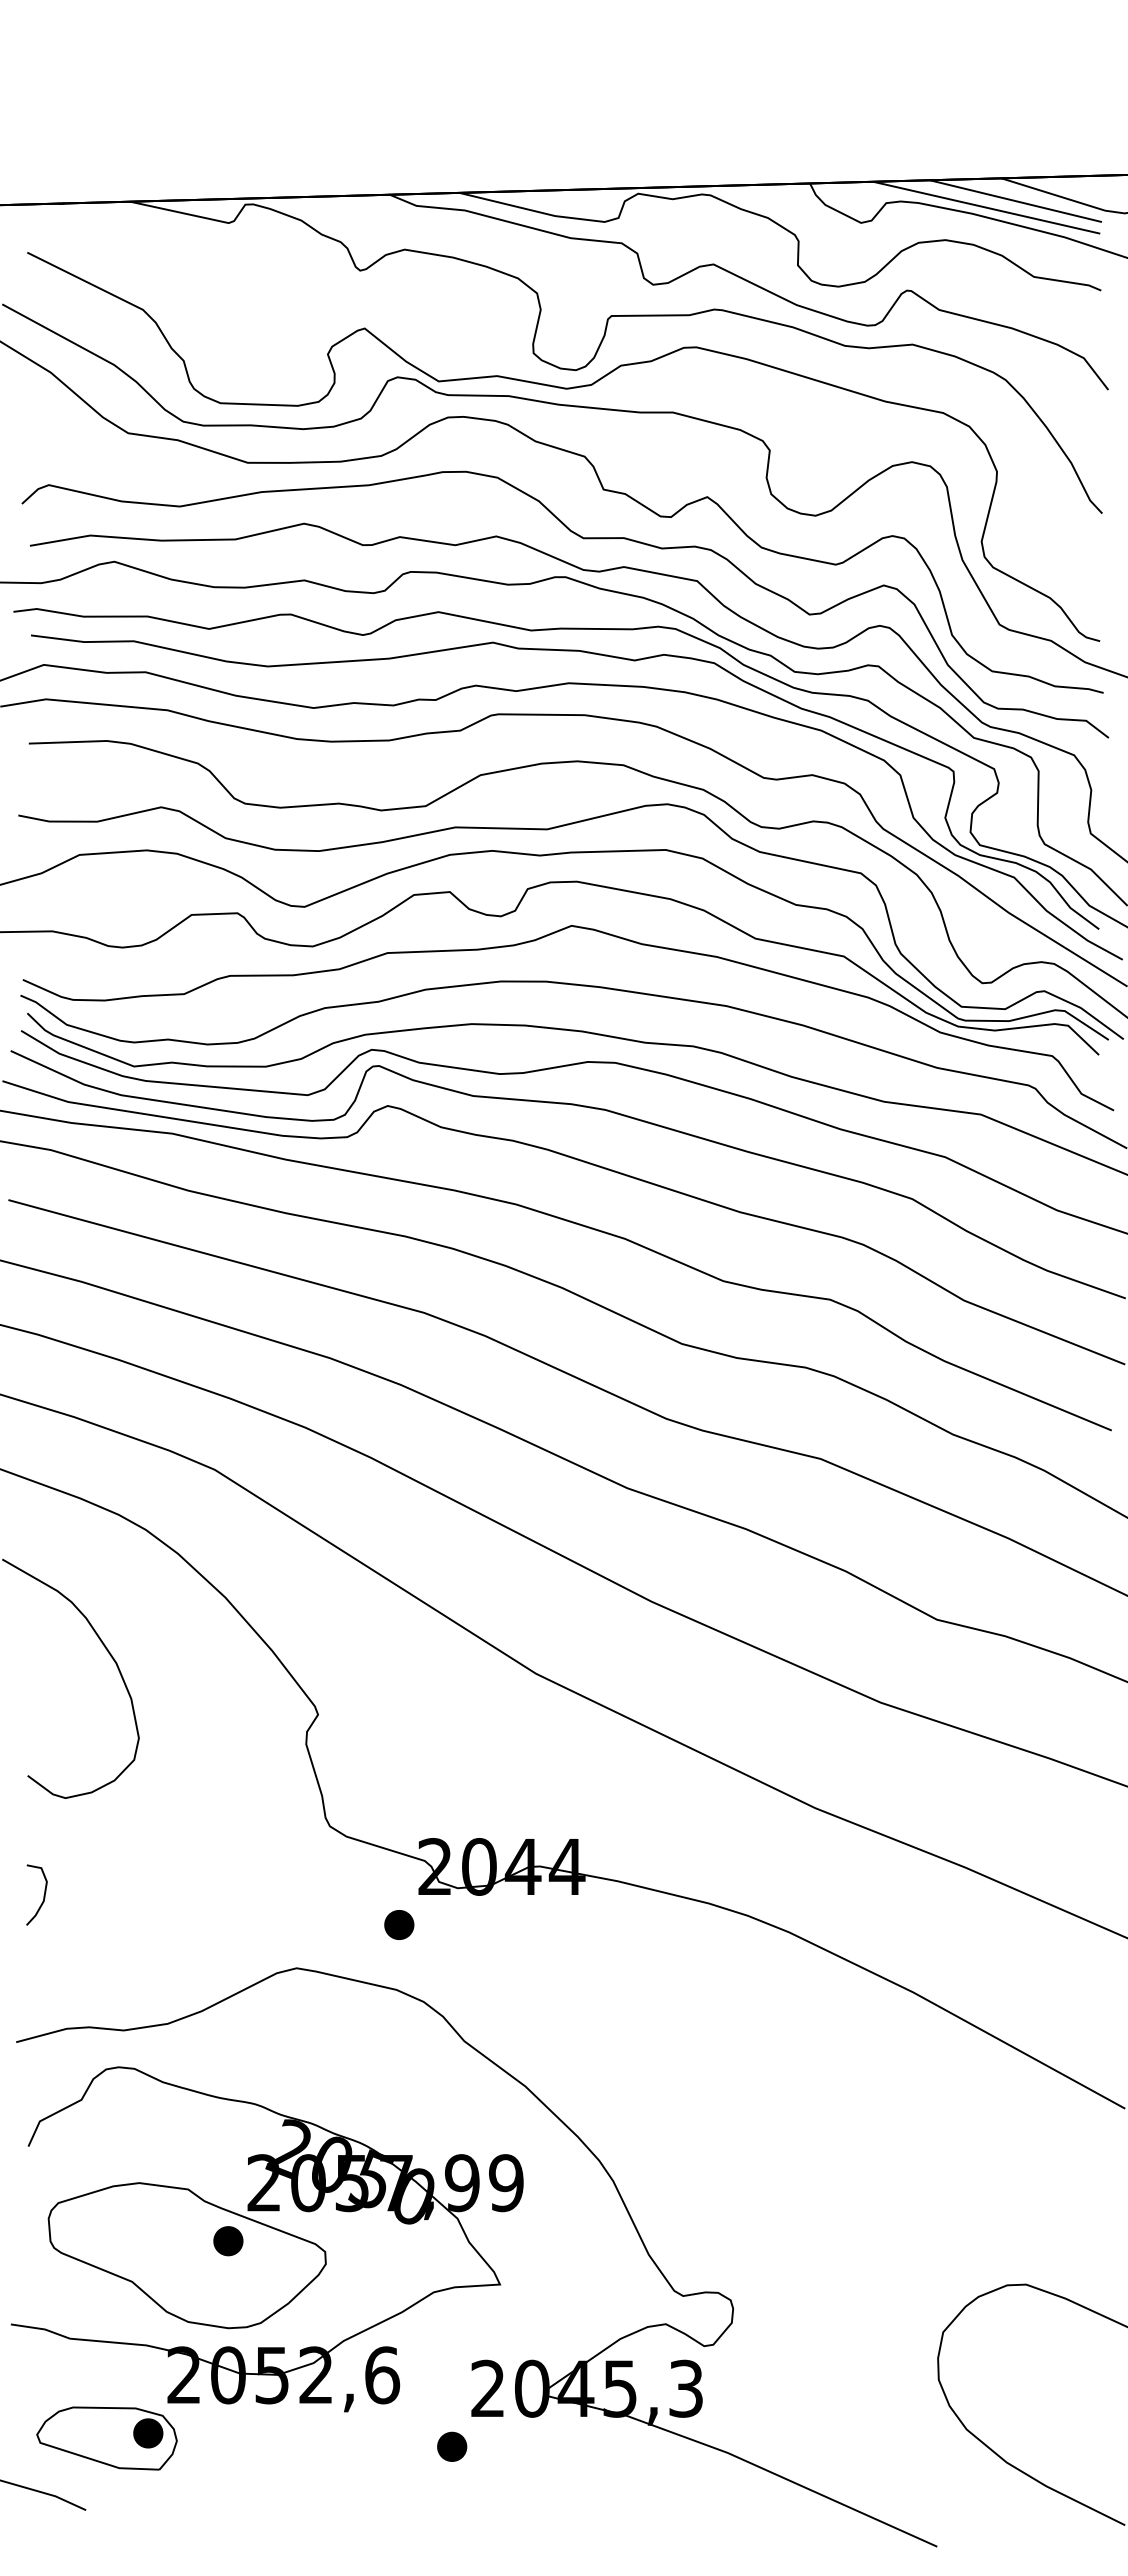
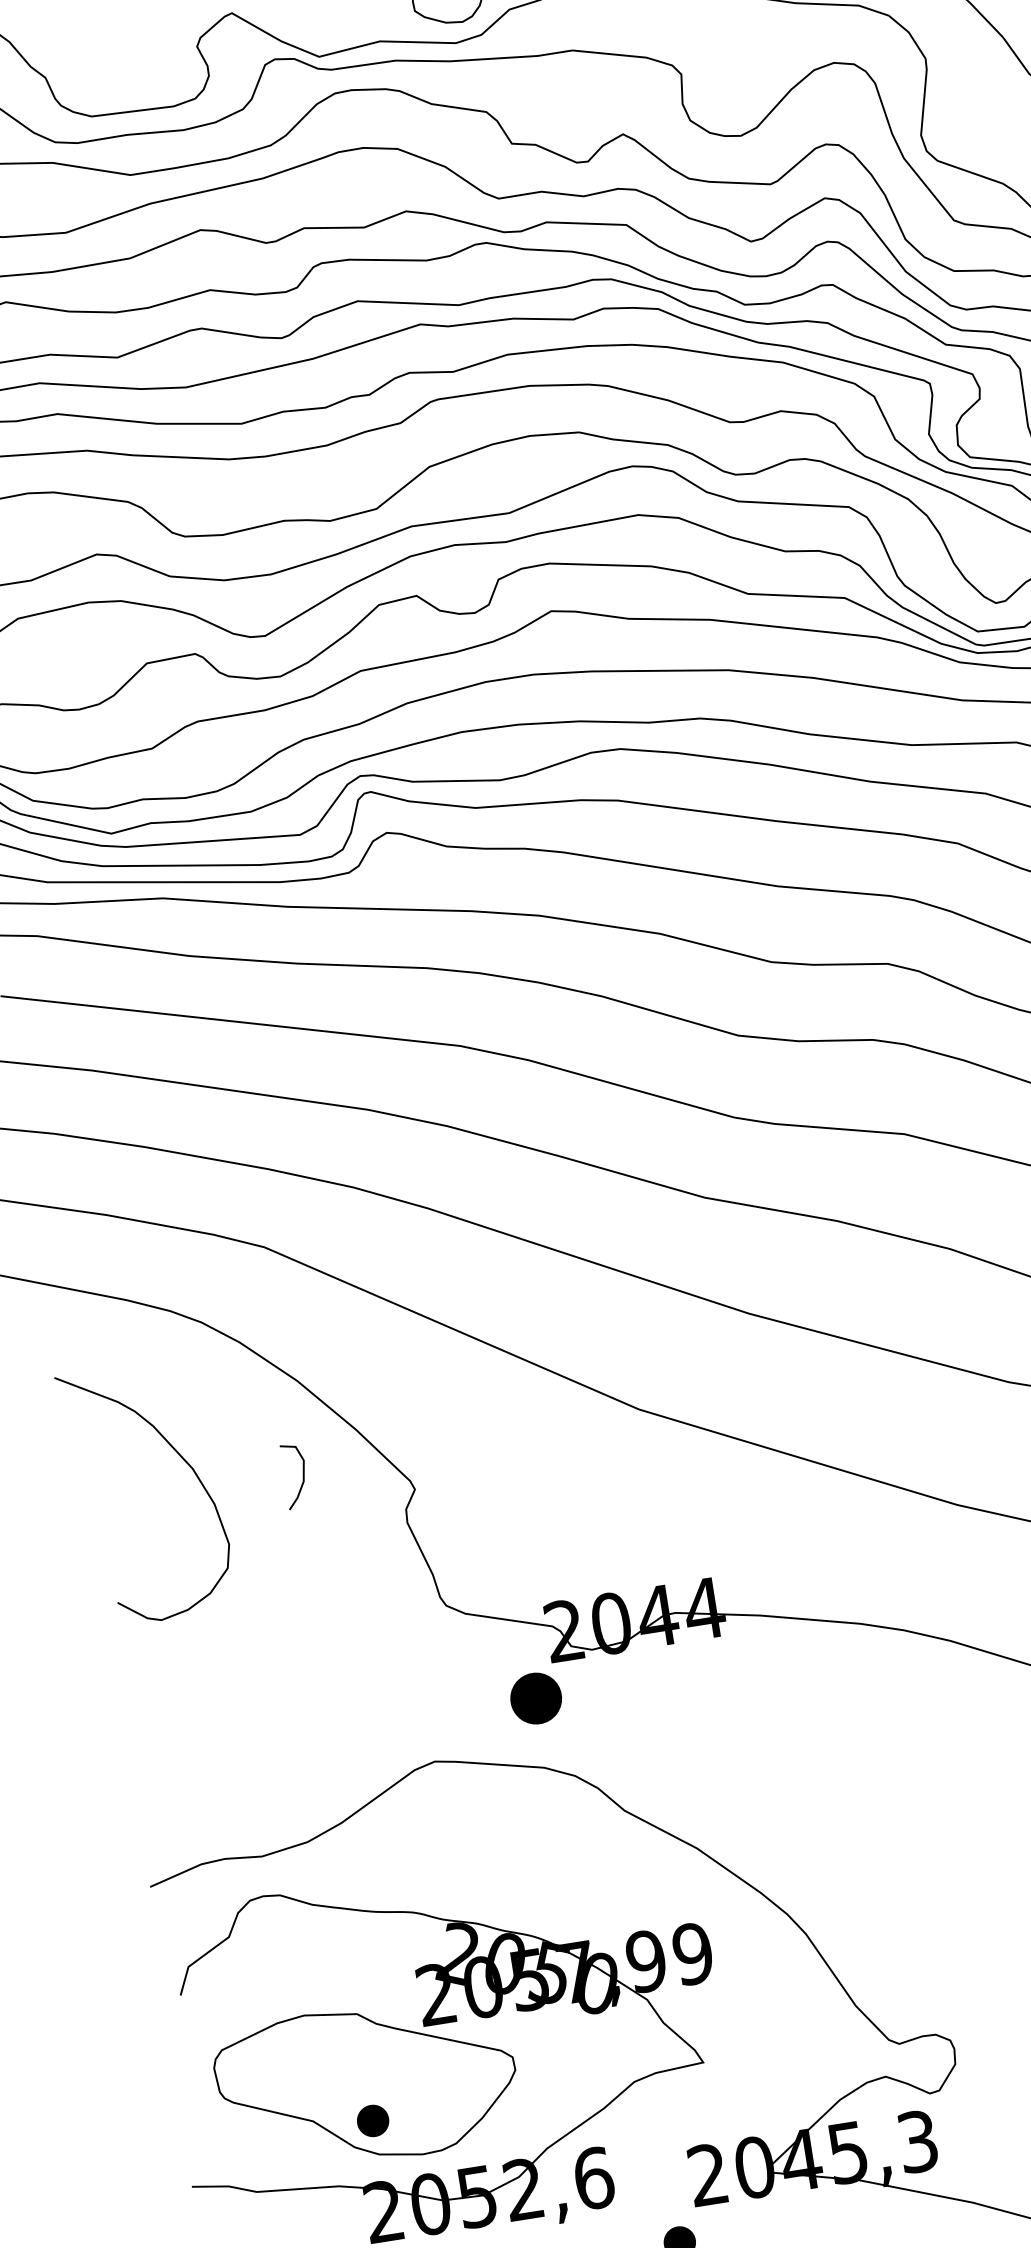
curve: (43, 1895) -> (302, 1475), moved
part: (399, 1924) -> (536, 1697), size x1.6
part: (228, 2241) -> (373, 2121), moved

